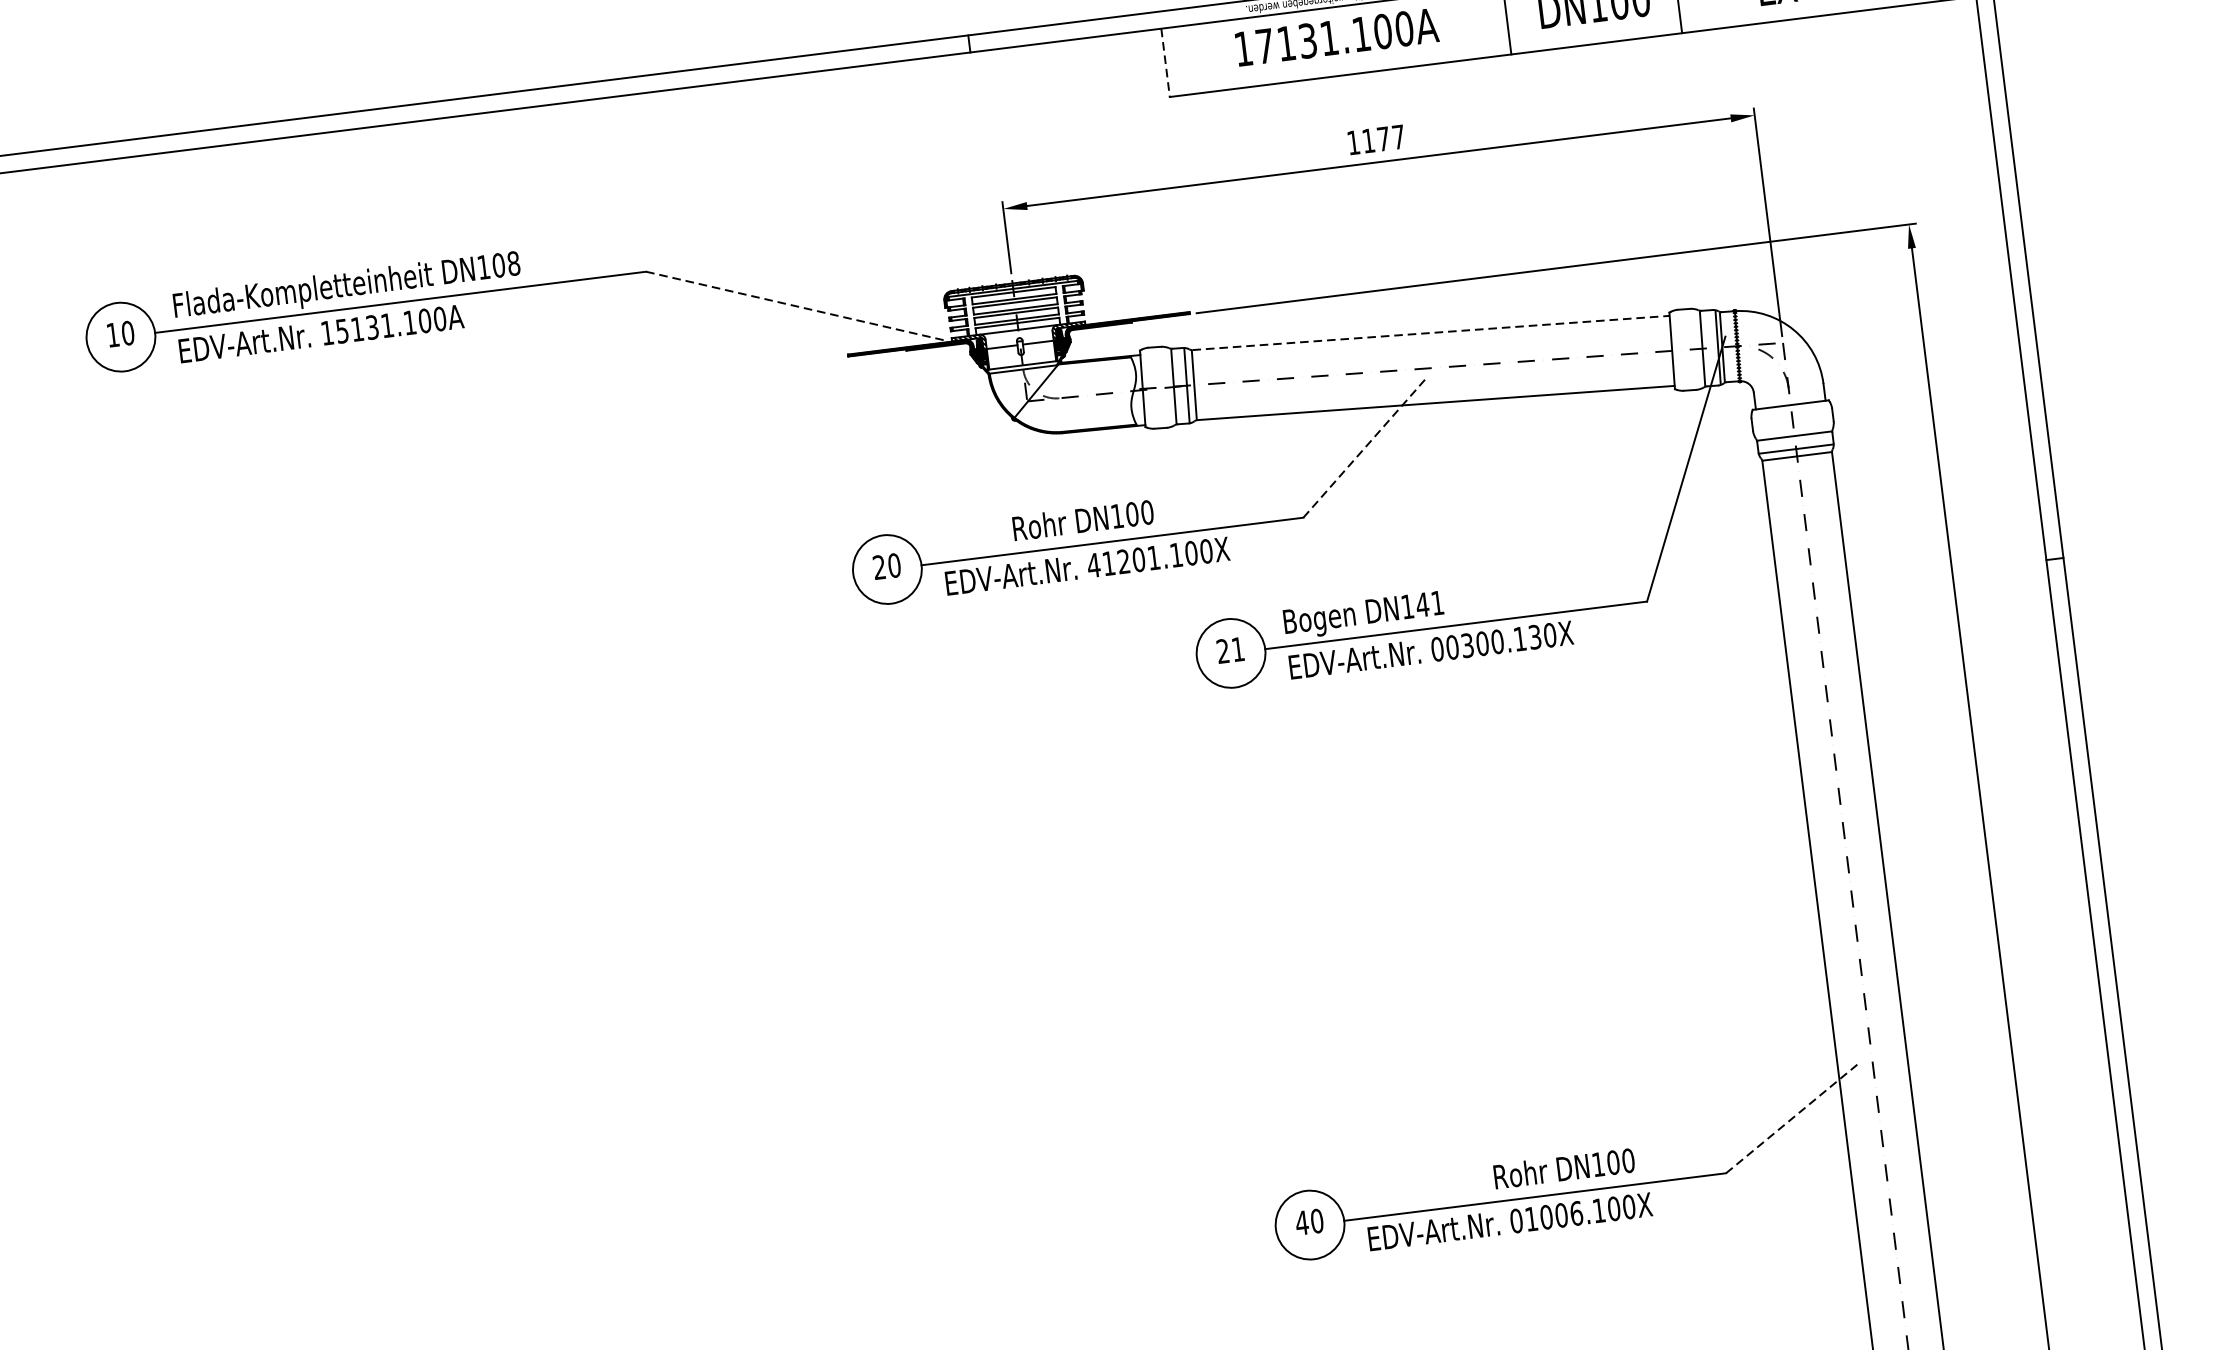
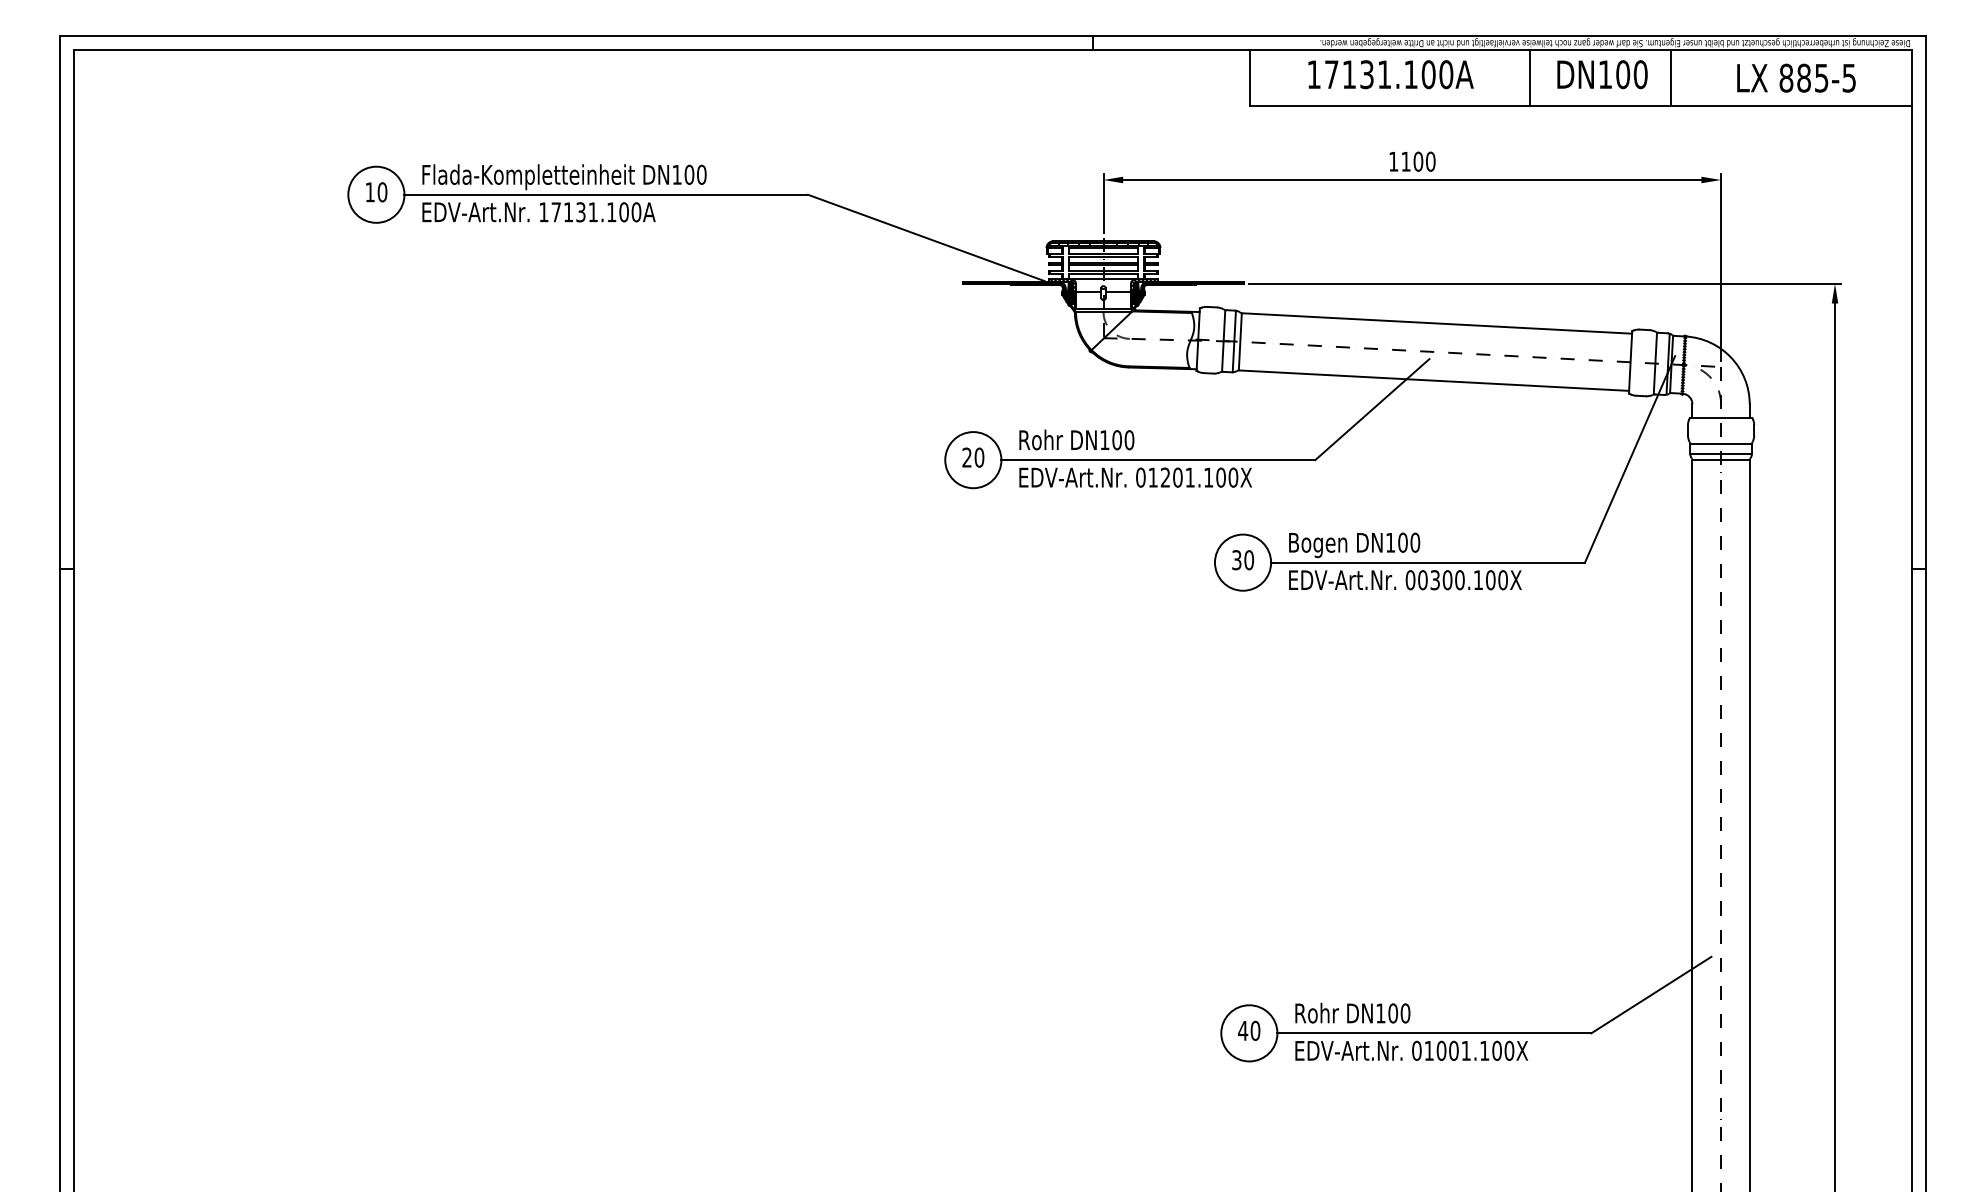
line: (1165, 63) -> (1249, 78), dashed -> solid
text: (1391, 137) -> (1424, 161), 1177 -> 1100
text: (513, 263) -> (701, 174), DN108 -> DN100
line: (796, 305) -> (926, 237), dashed -> solid
text: (341, 331) -> (555, 212), 15131.100A -> 17131.100A
line: (1431, 332) -> (1437, 323), dashed -> solid
line: (1365, 447) -> (1372, 409), dashed -> solid
text: (1082, 519) -> (1076, 439), moved
text: (1093, 565) -> (1140, 477), 41201.100X -> 01201.100X
text: (1429, 603) -> (1408, 542), DN141 -> DN100
text: (1534, 637) -> (1490, 580), 00300.130X -> 00300.100X
text: (1231, 650) -> (1243, 560), 21 -> 30
line: (1793, 1116) -> (1651, 994), dashed -> solid
text: (1563, 1167) -> (1352, 1012), moved
text: (1576, 1213) -> (1466, 1050), 01006.100X -> 01001.100X

